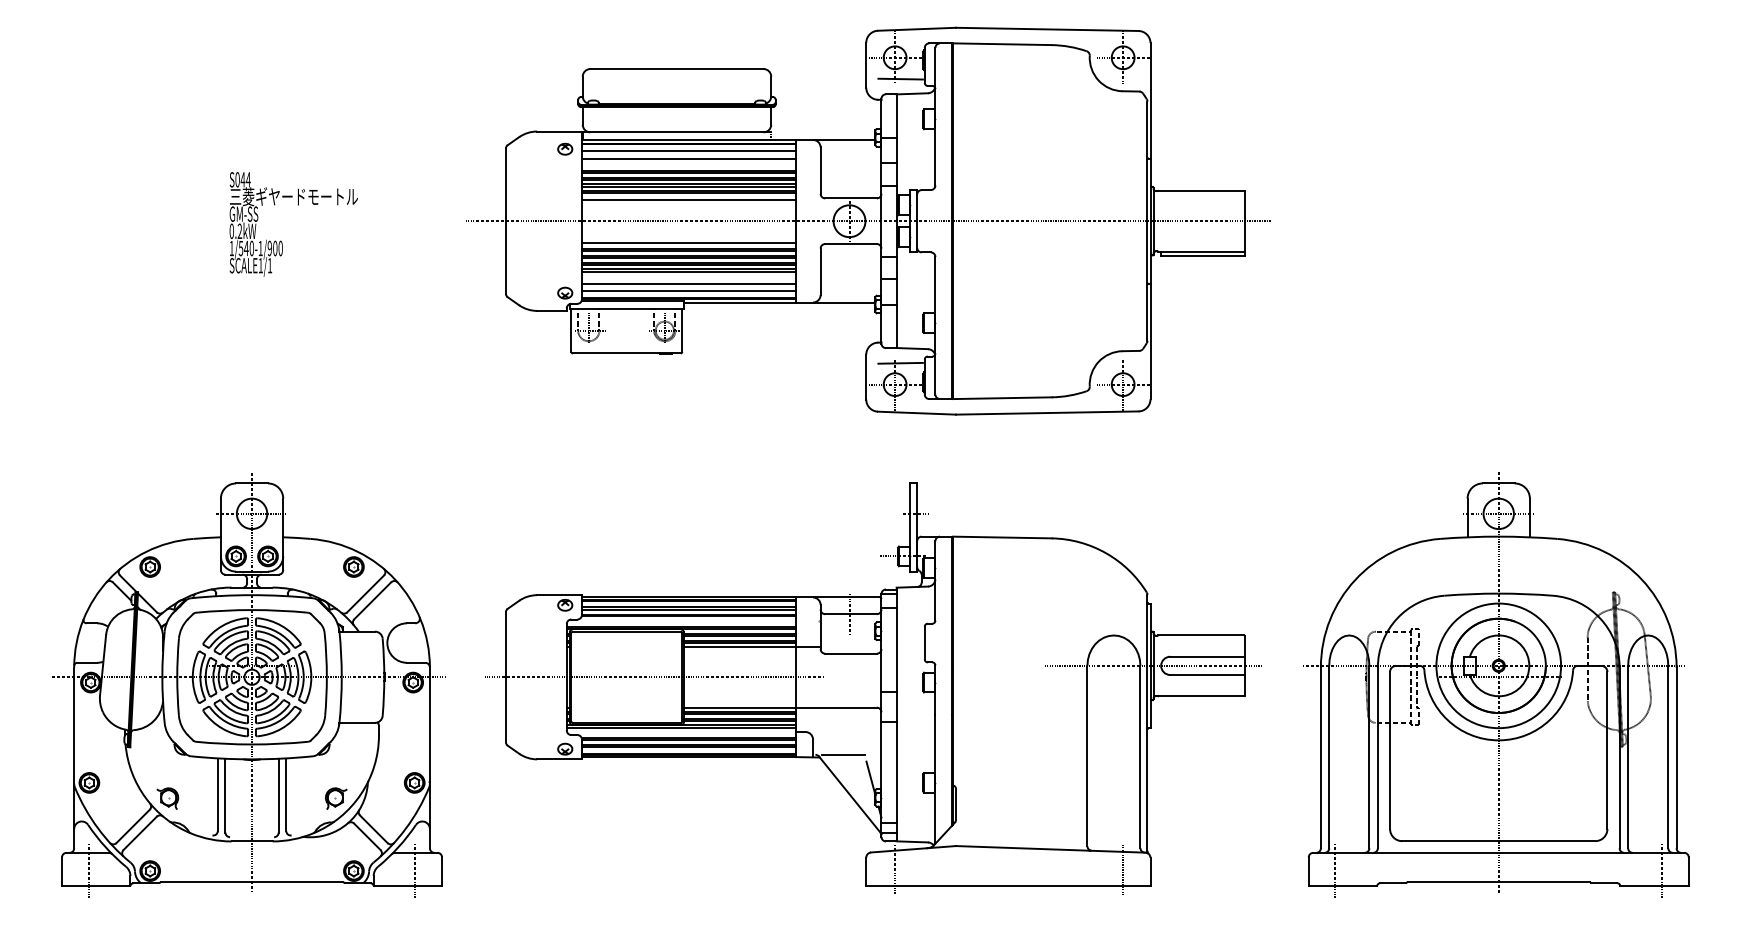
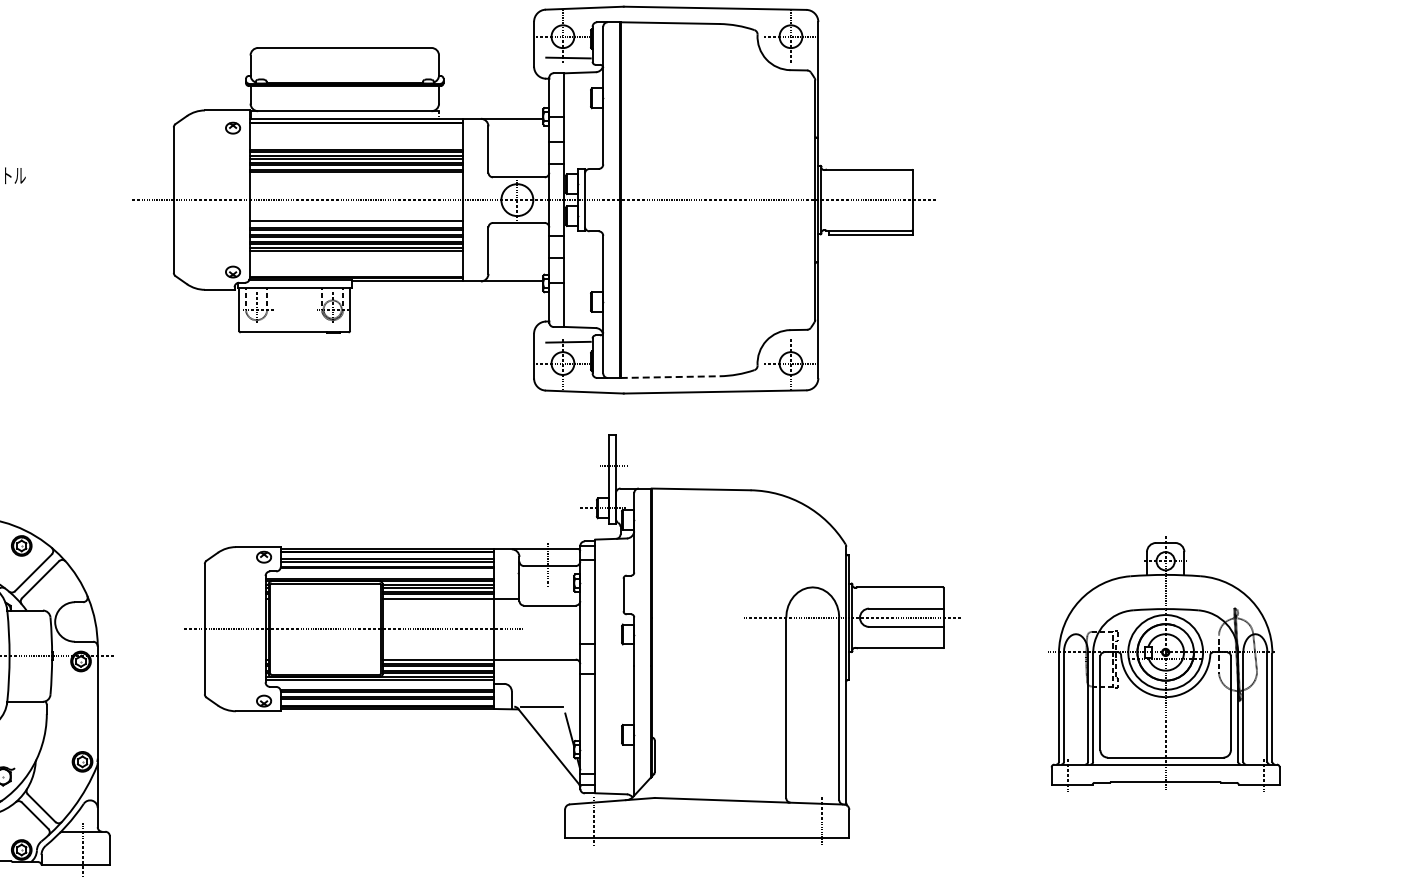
line: (688, 151) -> (356, 130), removed
line: (688, 158) -> (356, 137), removed
line: (688, 199) -> (356, 178), removed
line: (688, 283) -> (356, 262), removed
line: (688, 291) -> (356, 270), removed
line: (1002, 398) -> (670, 377), solid -> dashed
part: (1496, 684) -> (1164, 663), size x0.6
part: (873, 688) -> (572, 640), moved

